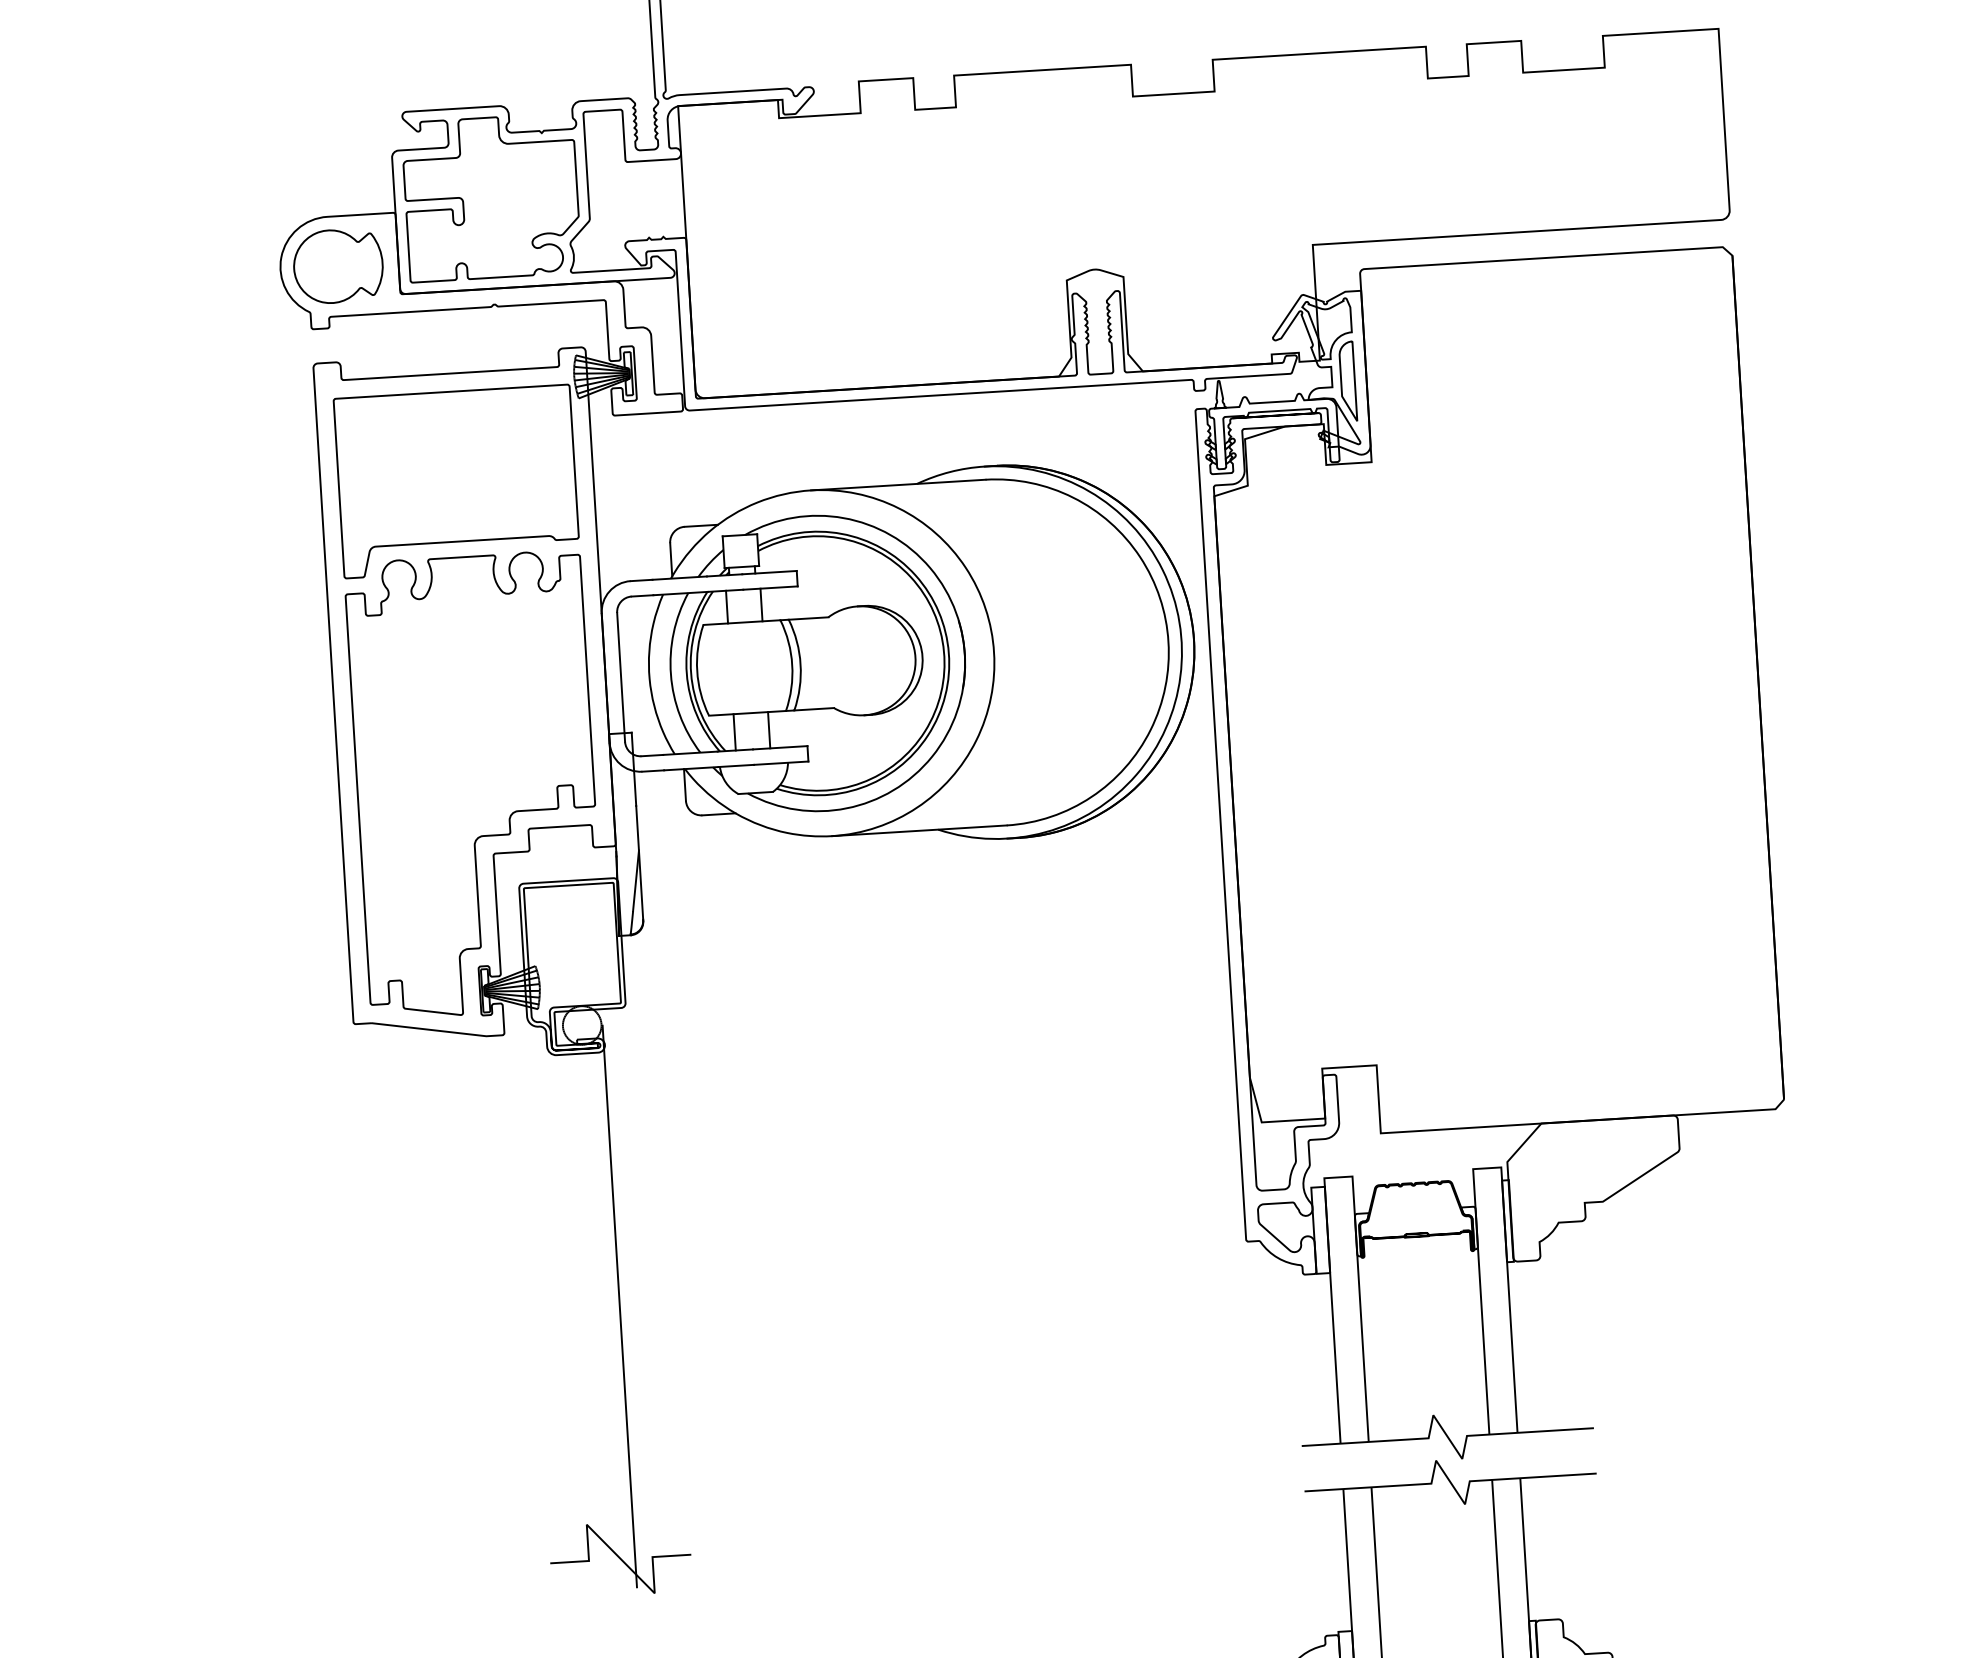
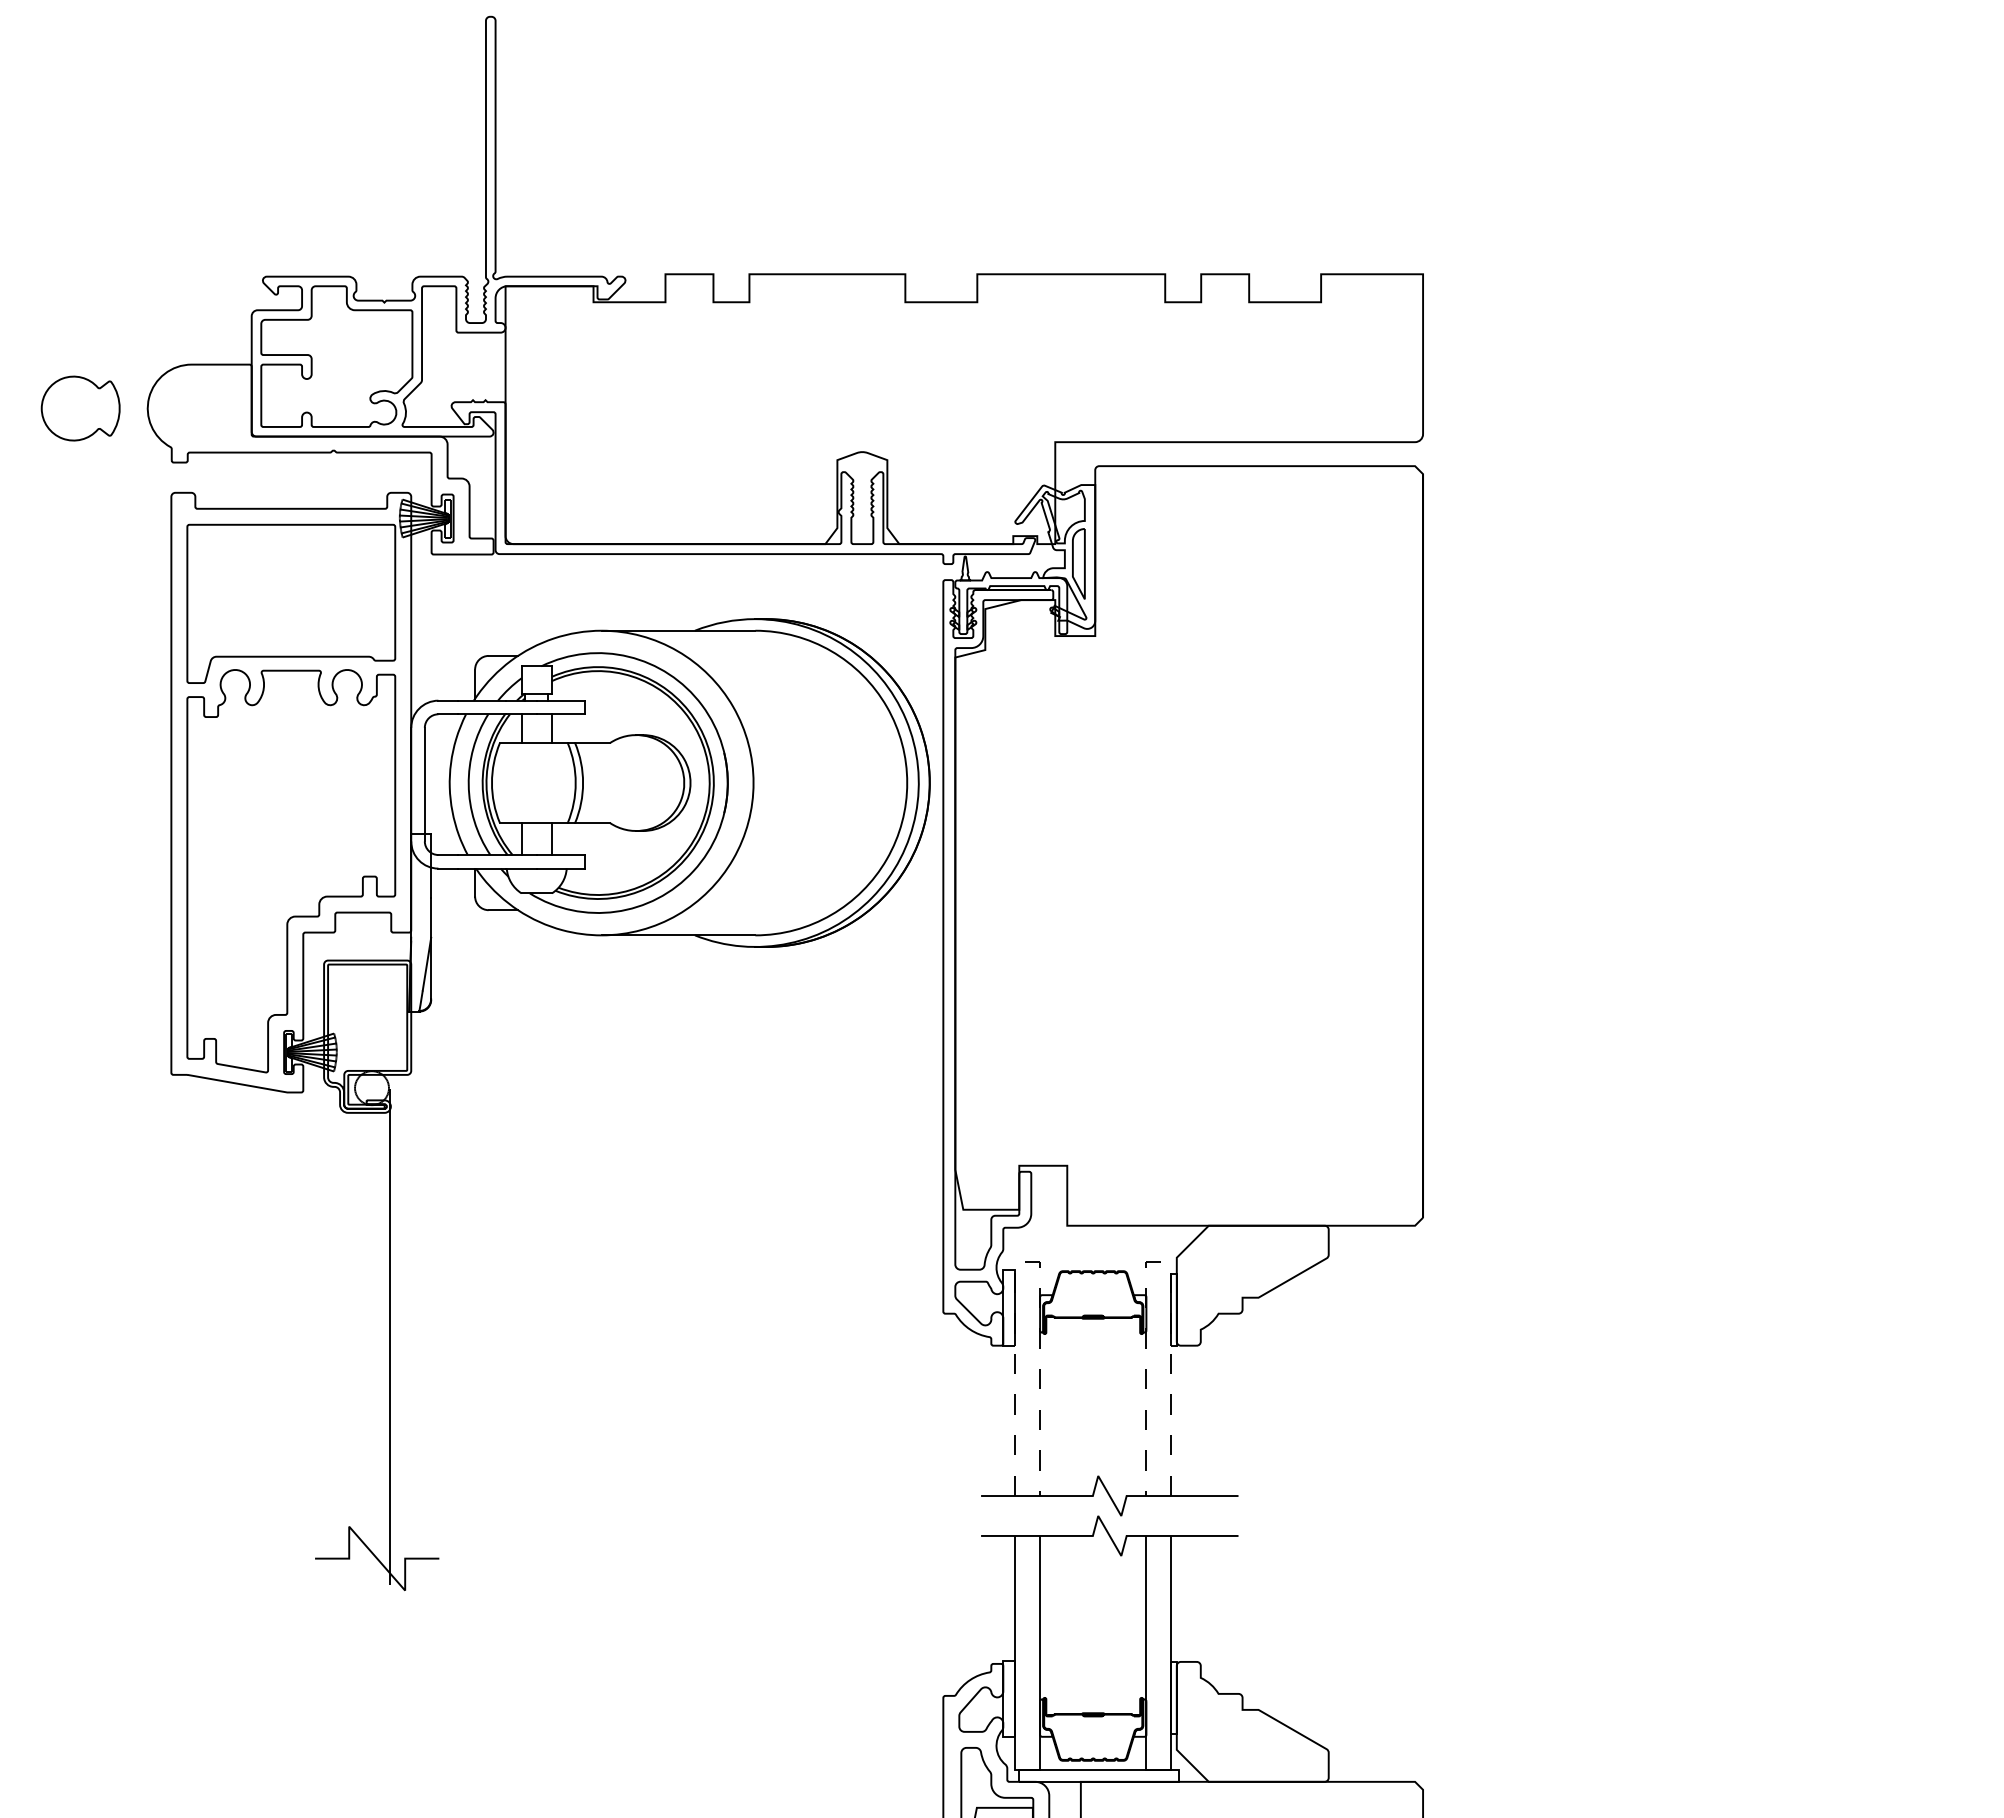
part: (338, 266) -> (80, 408), moved
line: (1486, 1168) -> (1158, 1262), solid -> dashed
line: (1339, 1177) -> (1028, 1262), solid -> dashed

